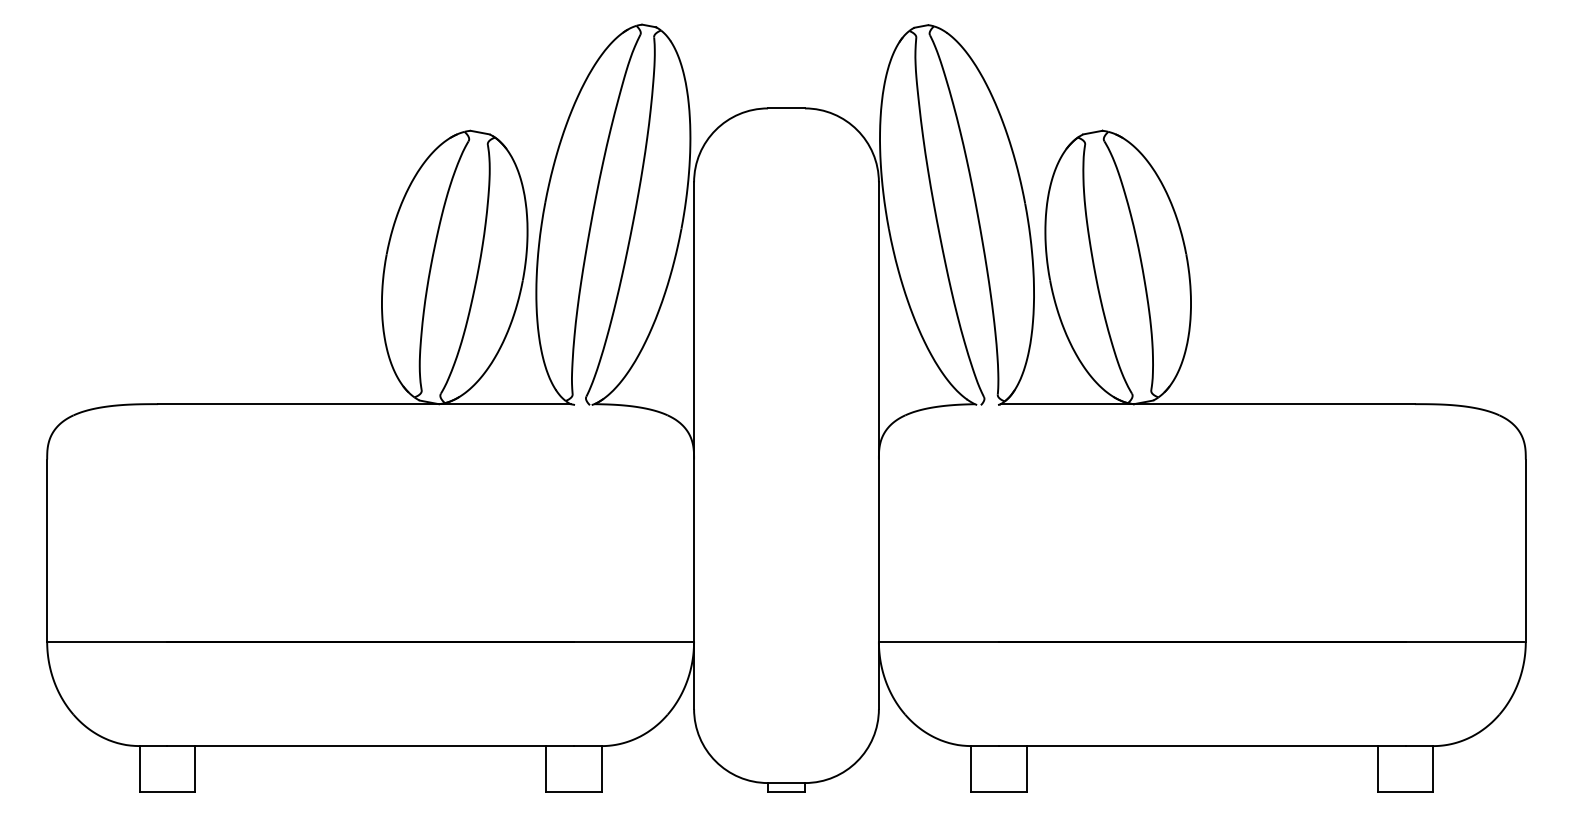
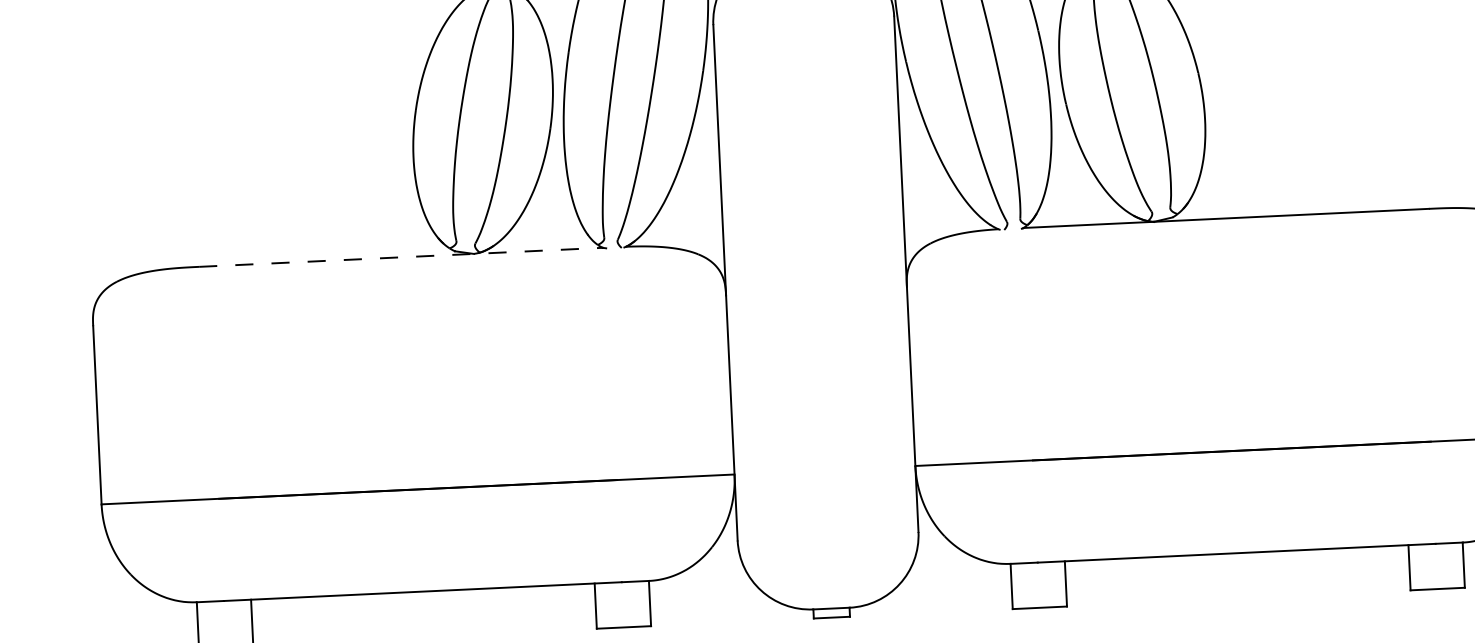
line: (364, 404) -> (401, 257), solid -> dashed

